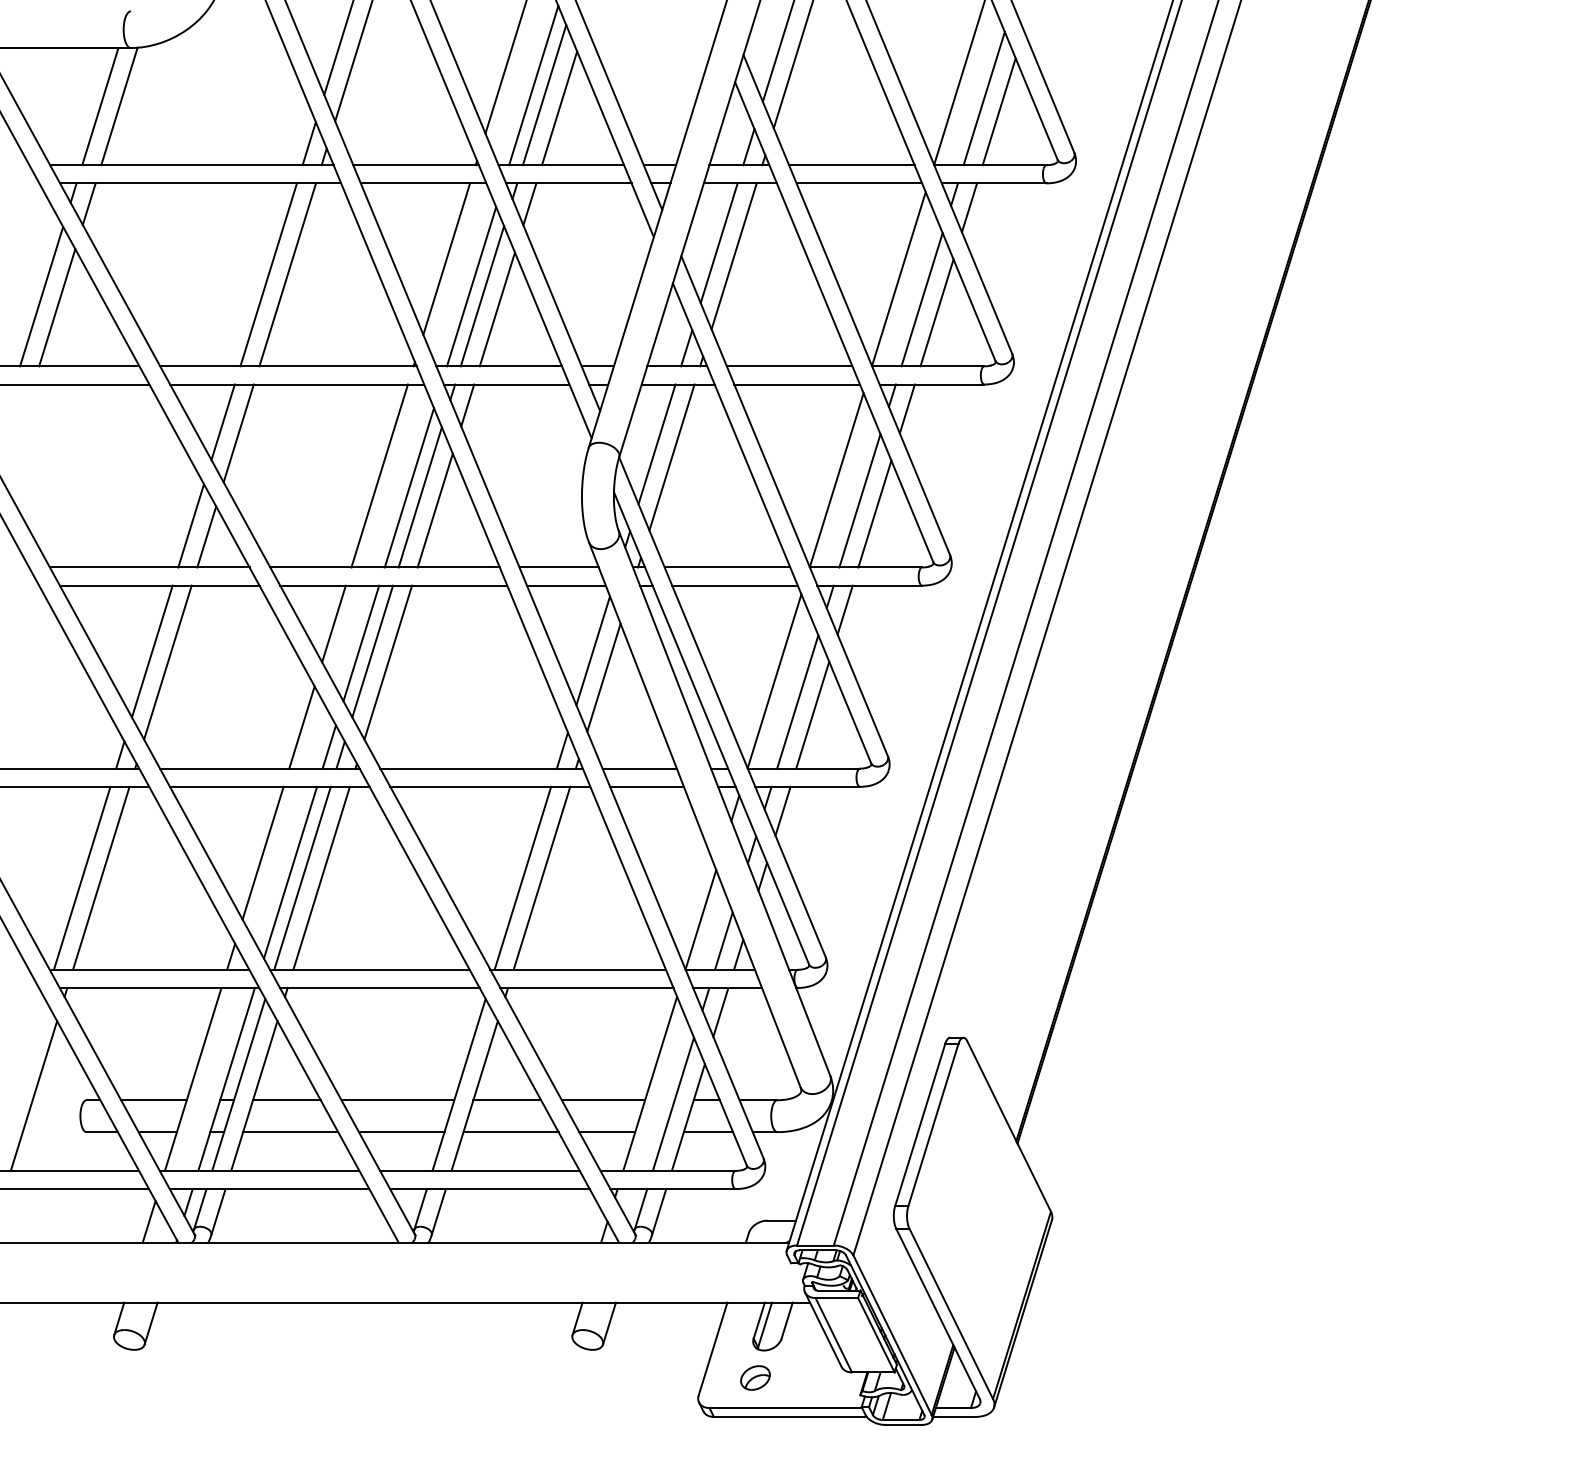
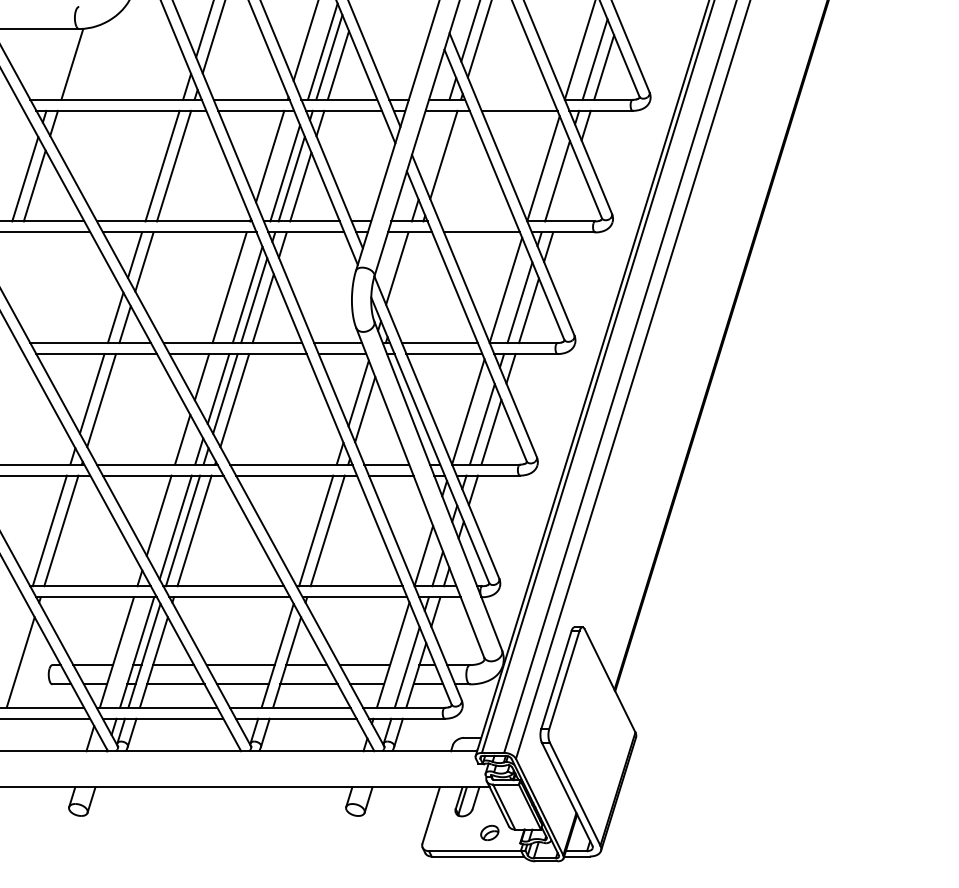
line: (99, 106) -> (60, 64), removed
line: (850, 164) -> (514, 99), removed
line: (718, 242) -> (434, 146), removed
line: (936, 311) -> (566, 188), removed
line: (789, 366) -> (477, 221), removed
line: (670, 457) -> (405, 276), removed
part: (754, 1377) -> (489, 832), moved

